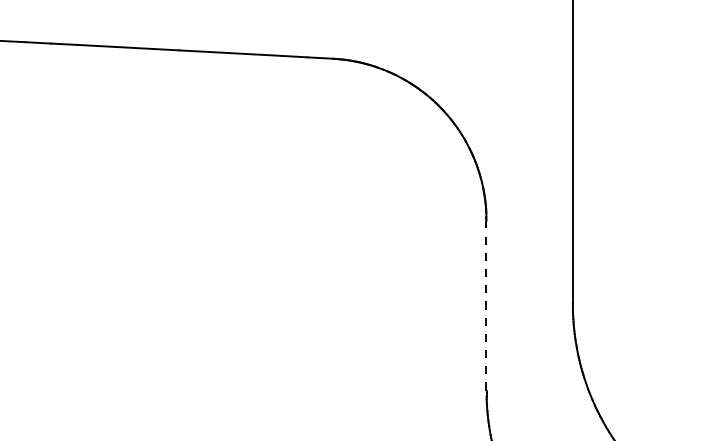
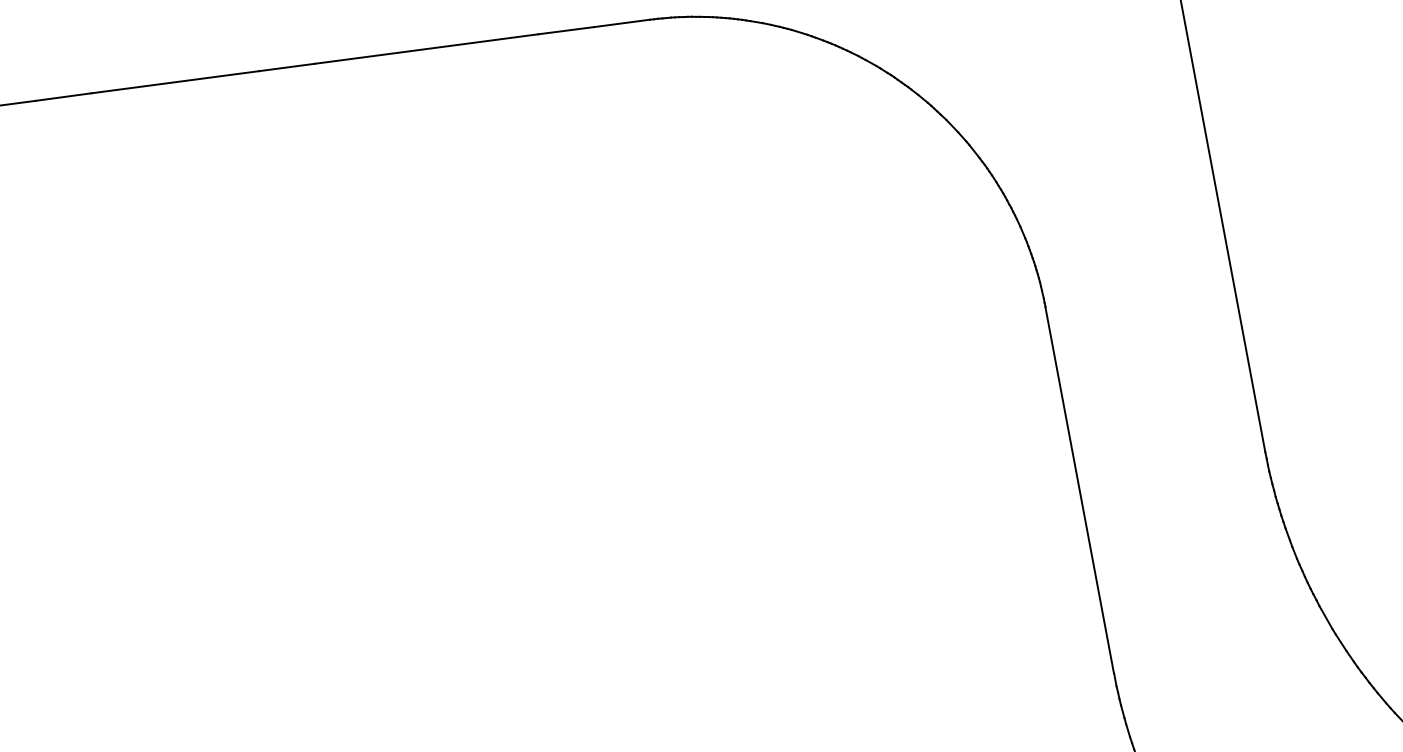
line: (486, 305) -> (1079, 490), dashed -> solid

